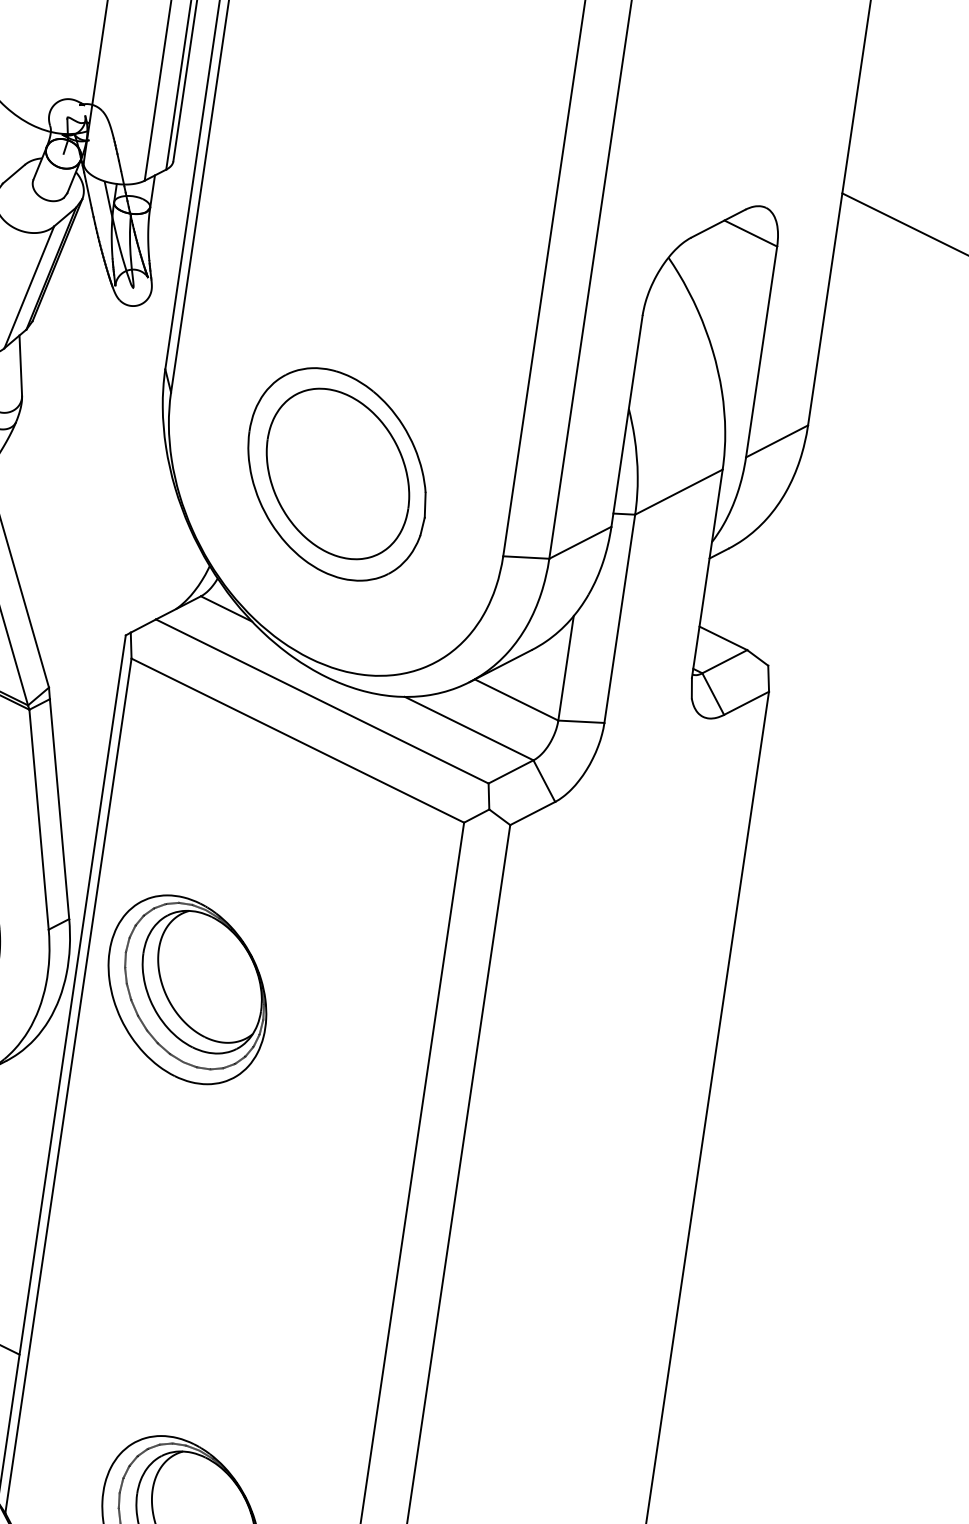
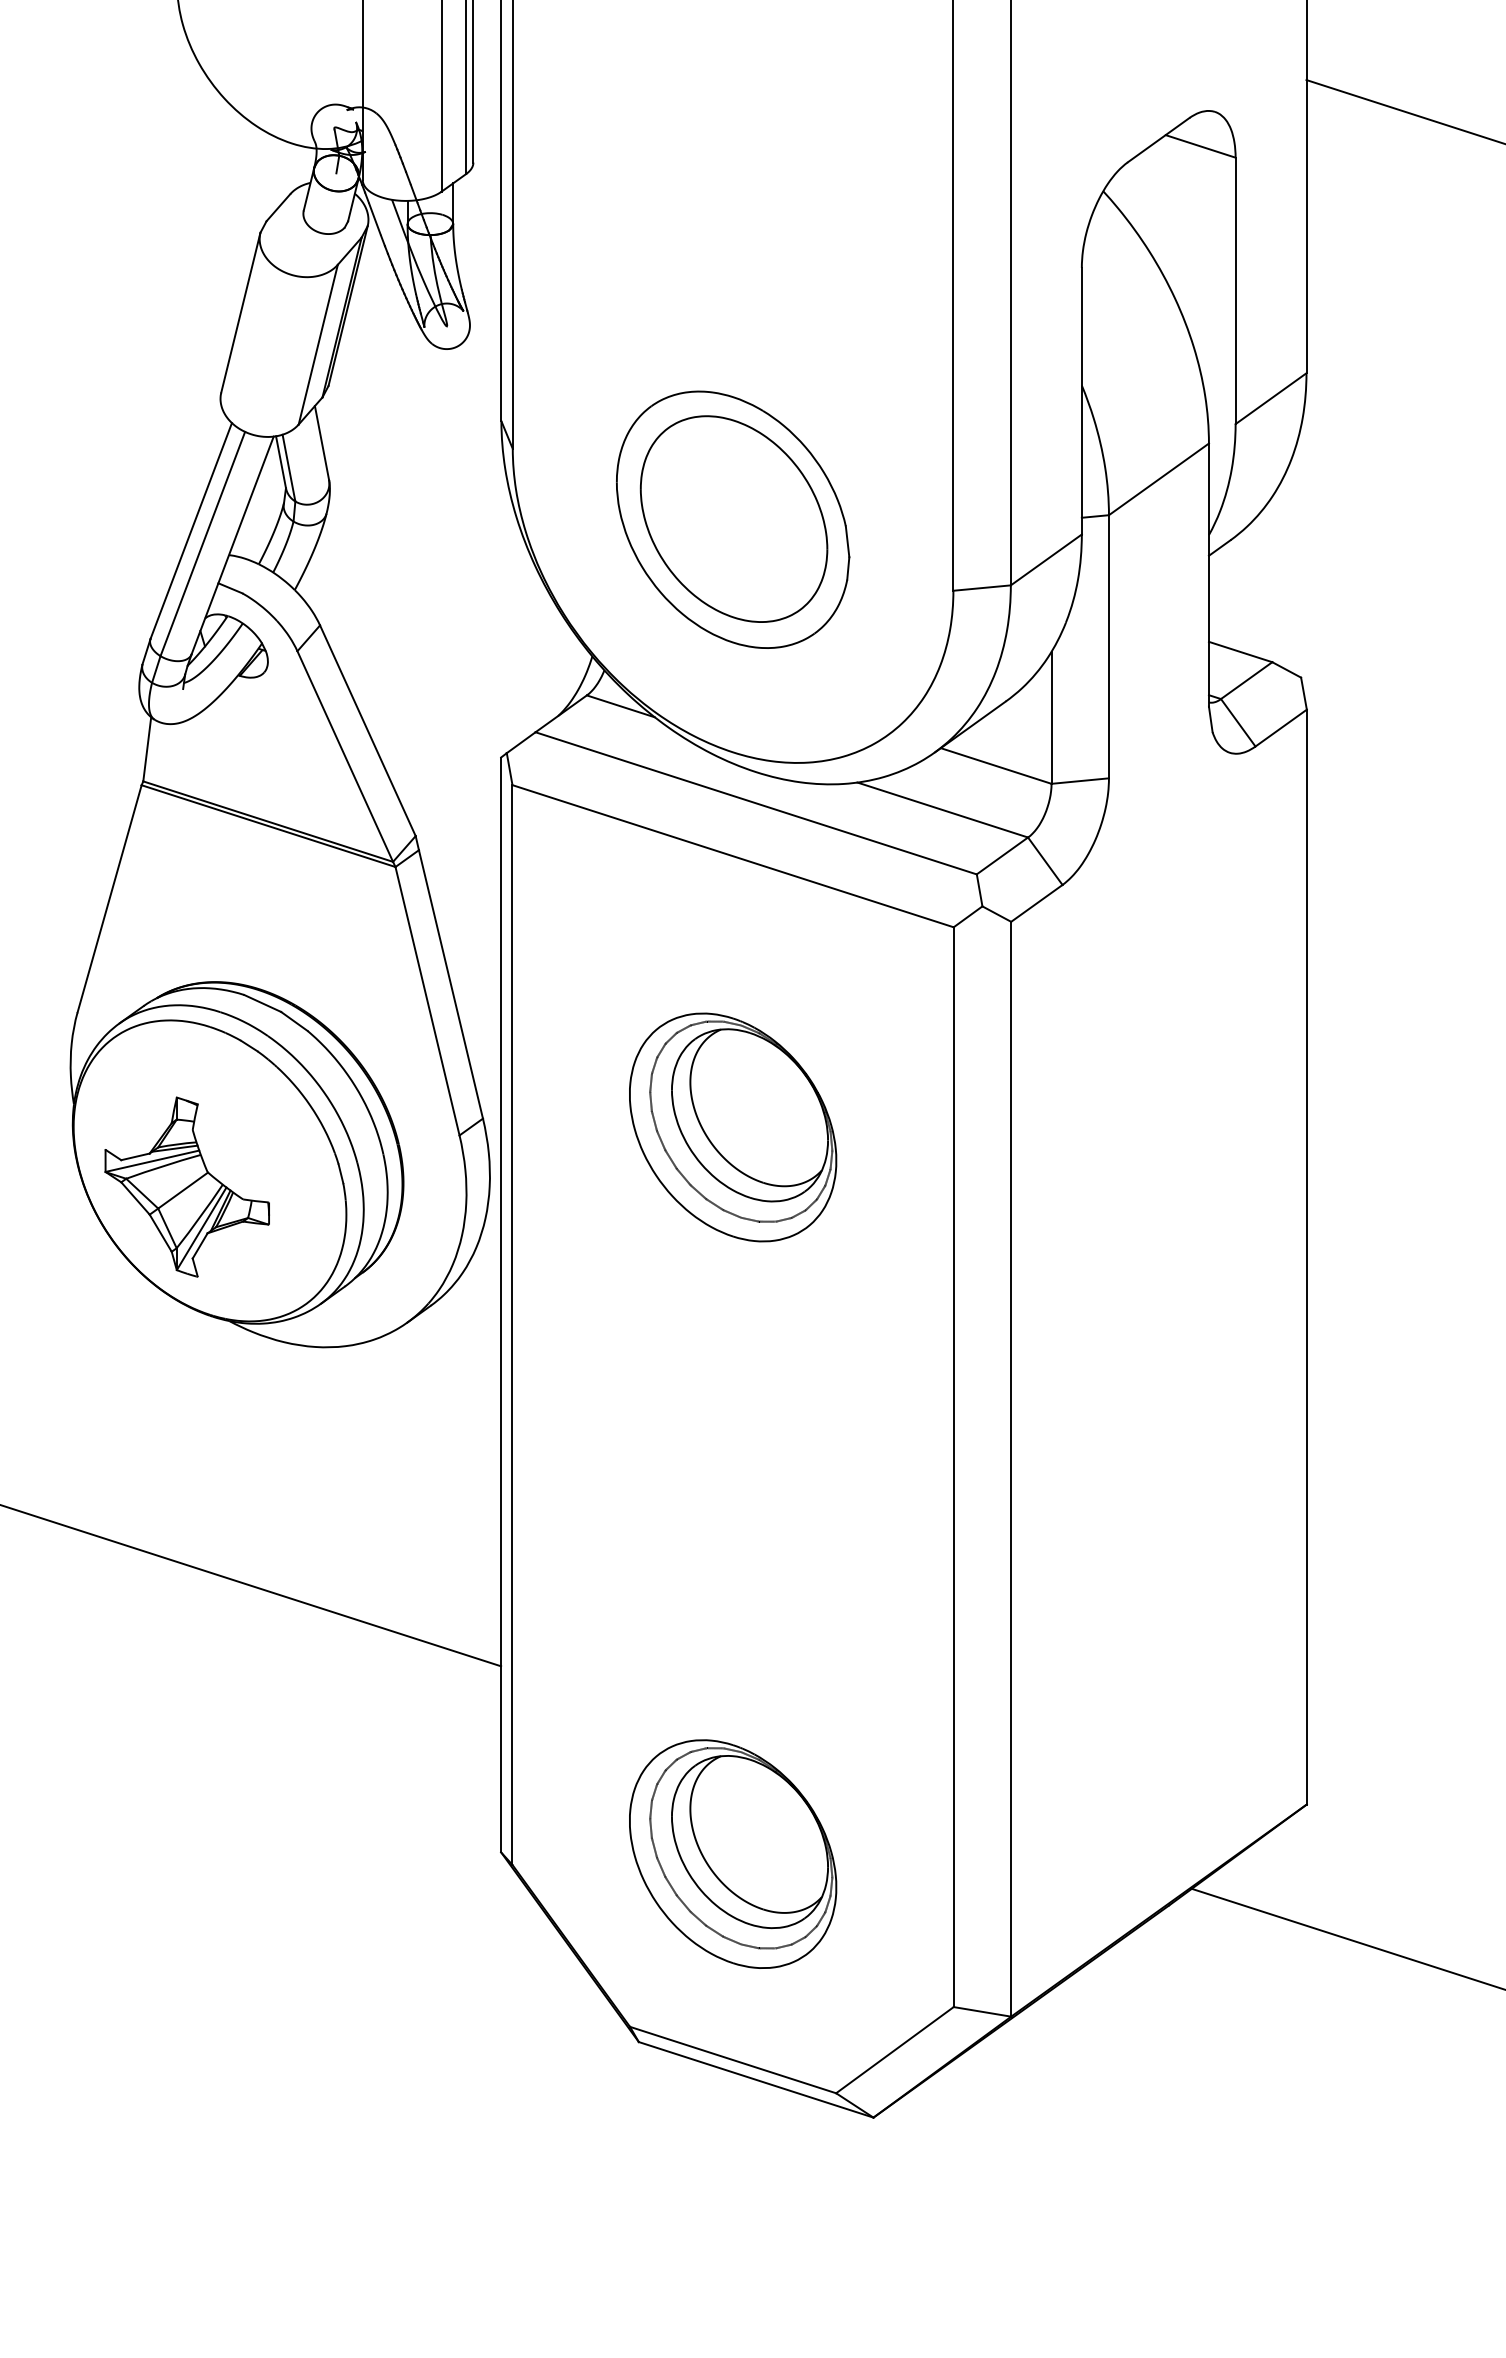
part: (187, 989) -> (733, 1127), moved

